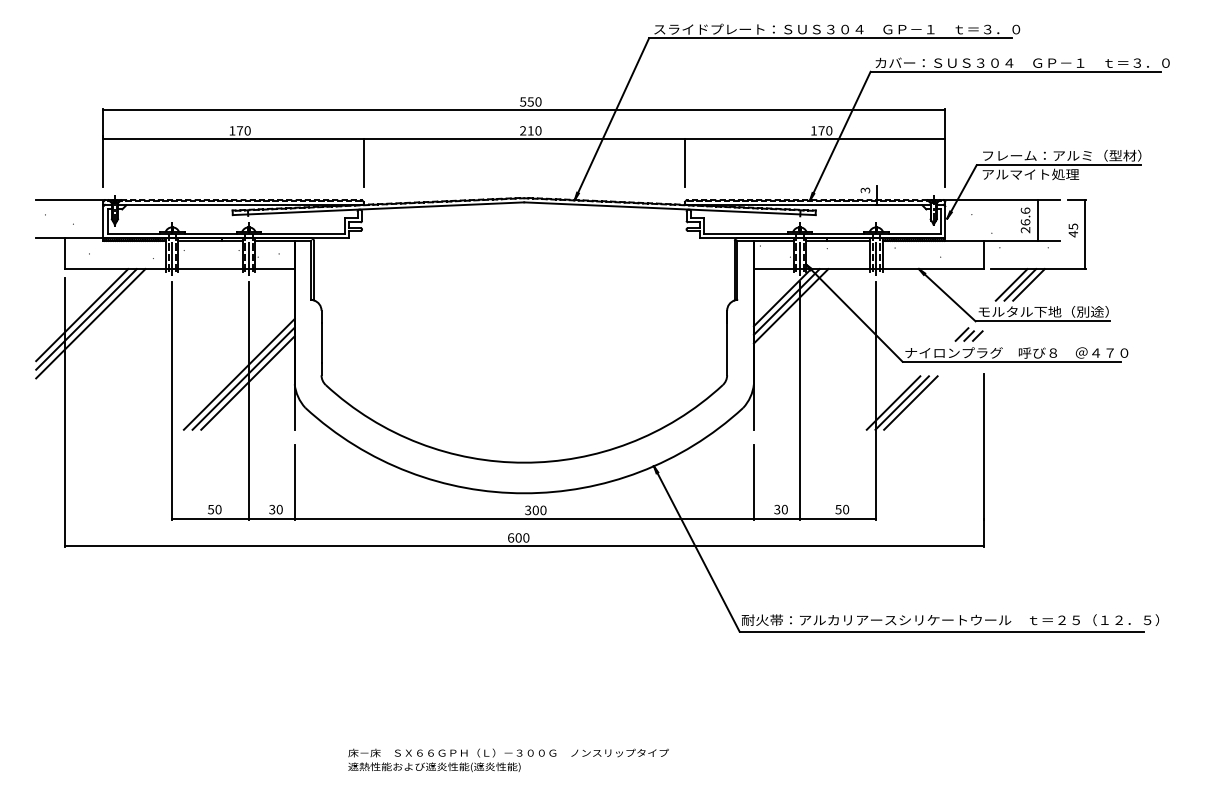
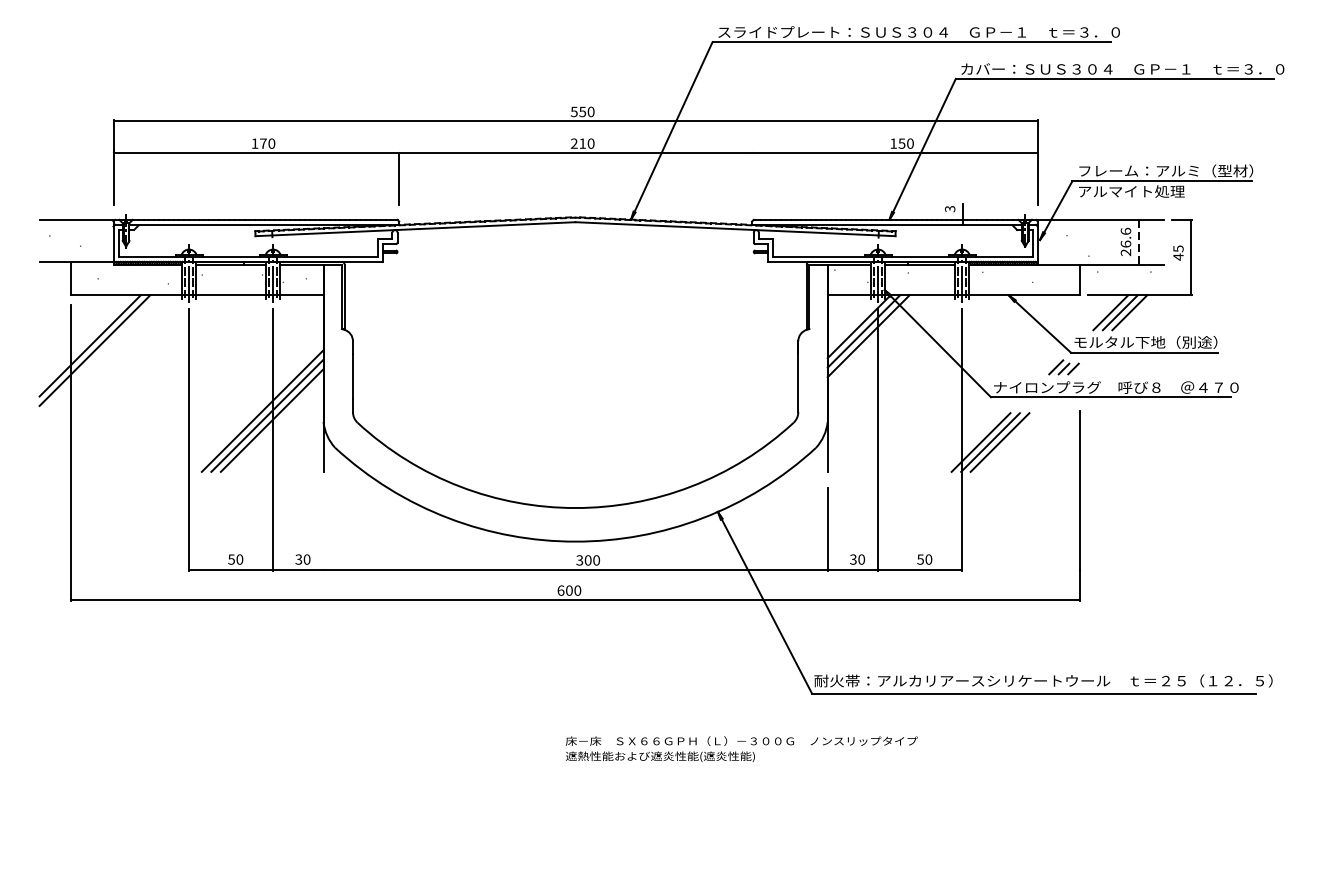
text: (821, 130) -> (901, 143), 170 -> 150
line: (685, 162) -> (752, 178), removed
line: (1037, 221) -> (1139, 243), solid -> dashed
line: (90, 323) -> (99, 355), removed
line: (294, 482) -> (323, 529), removed
text: (508, 759) -> (741, 748), moved

